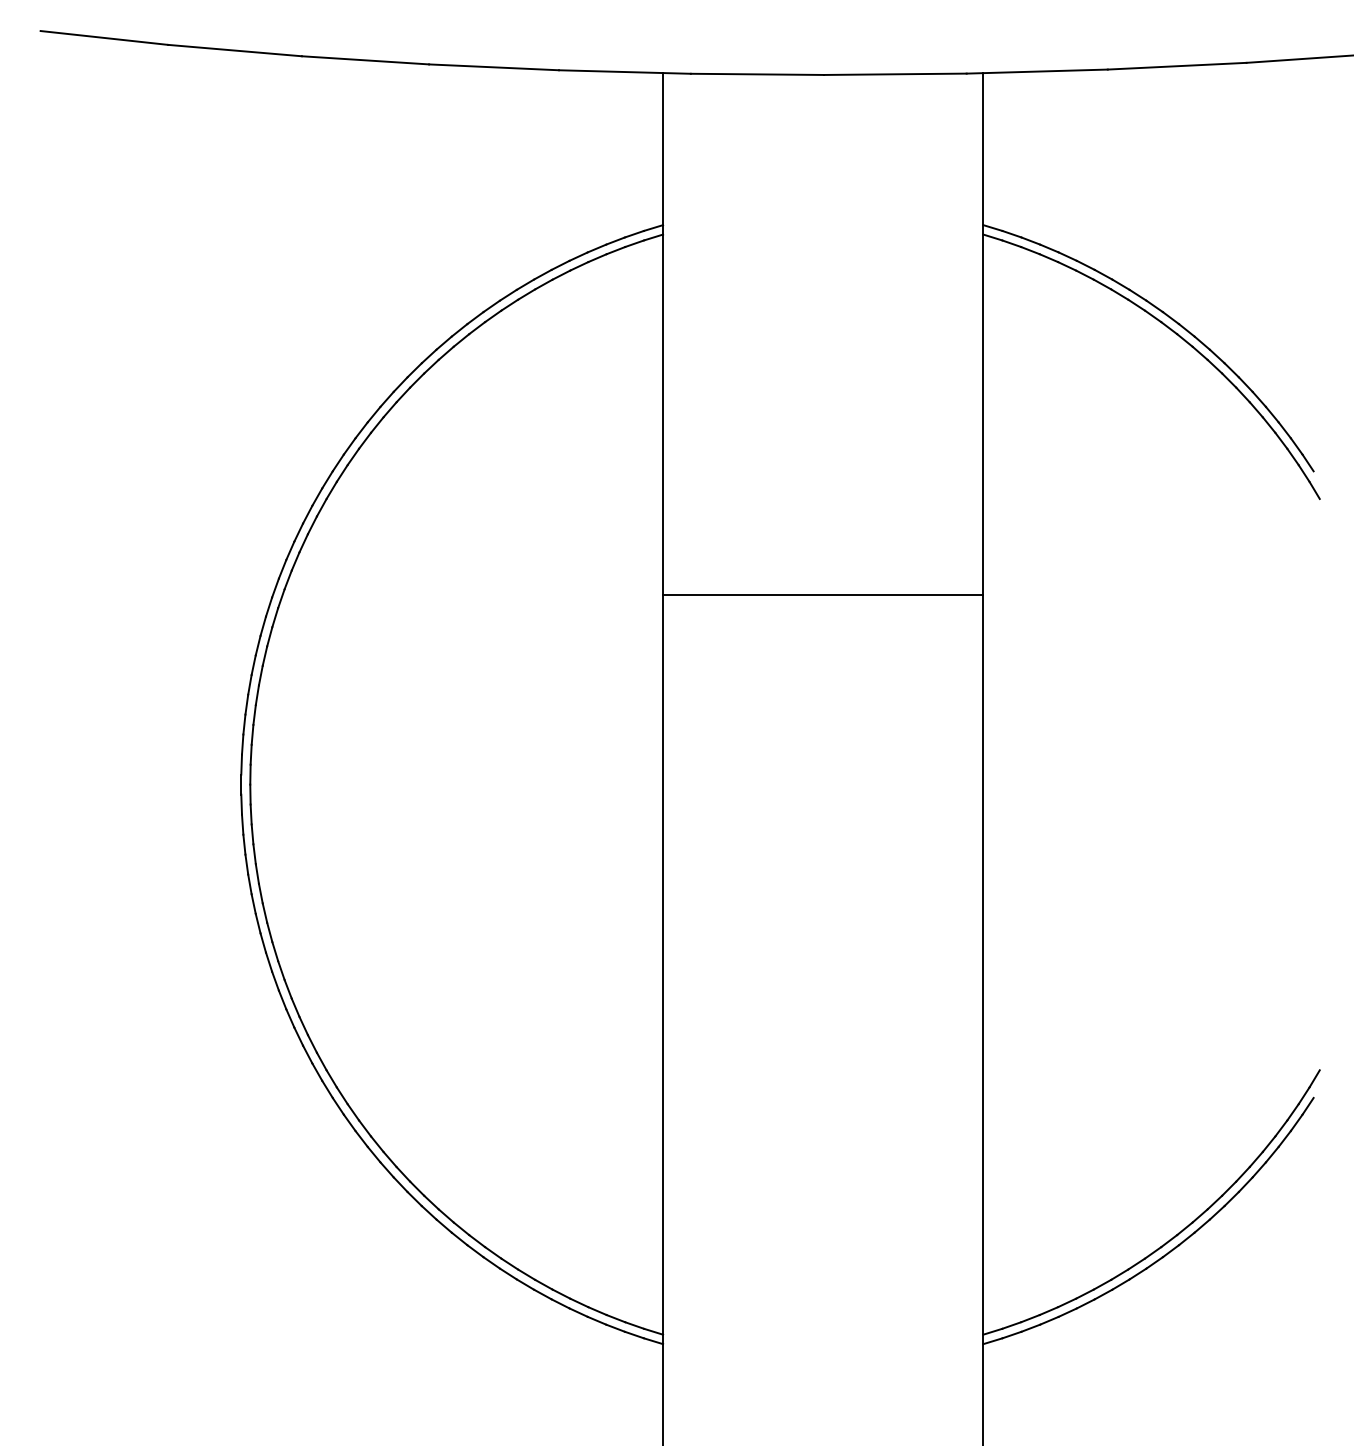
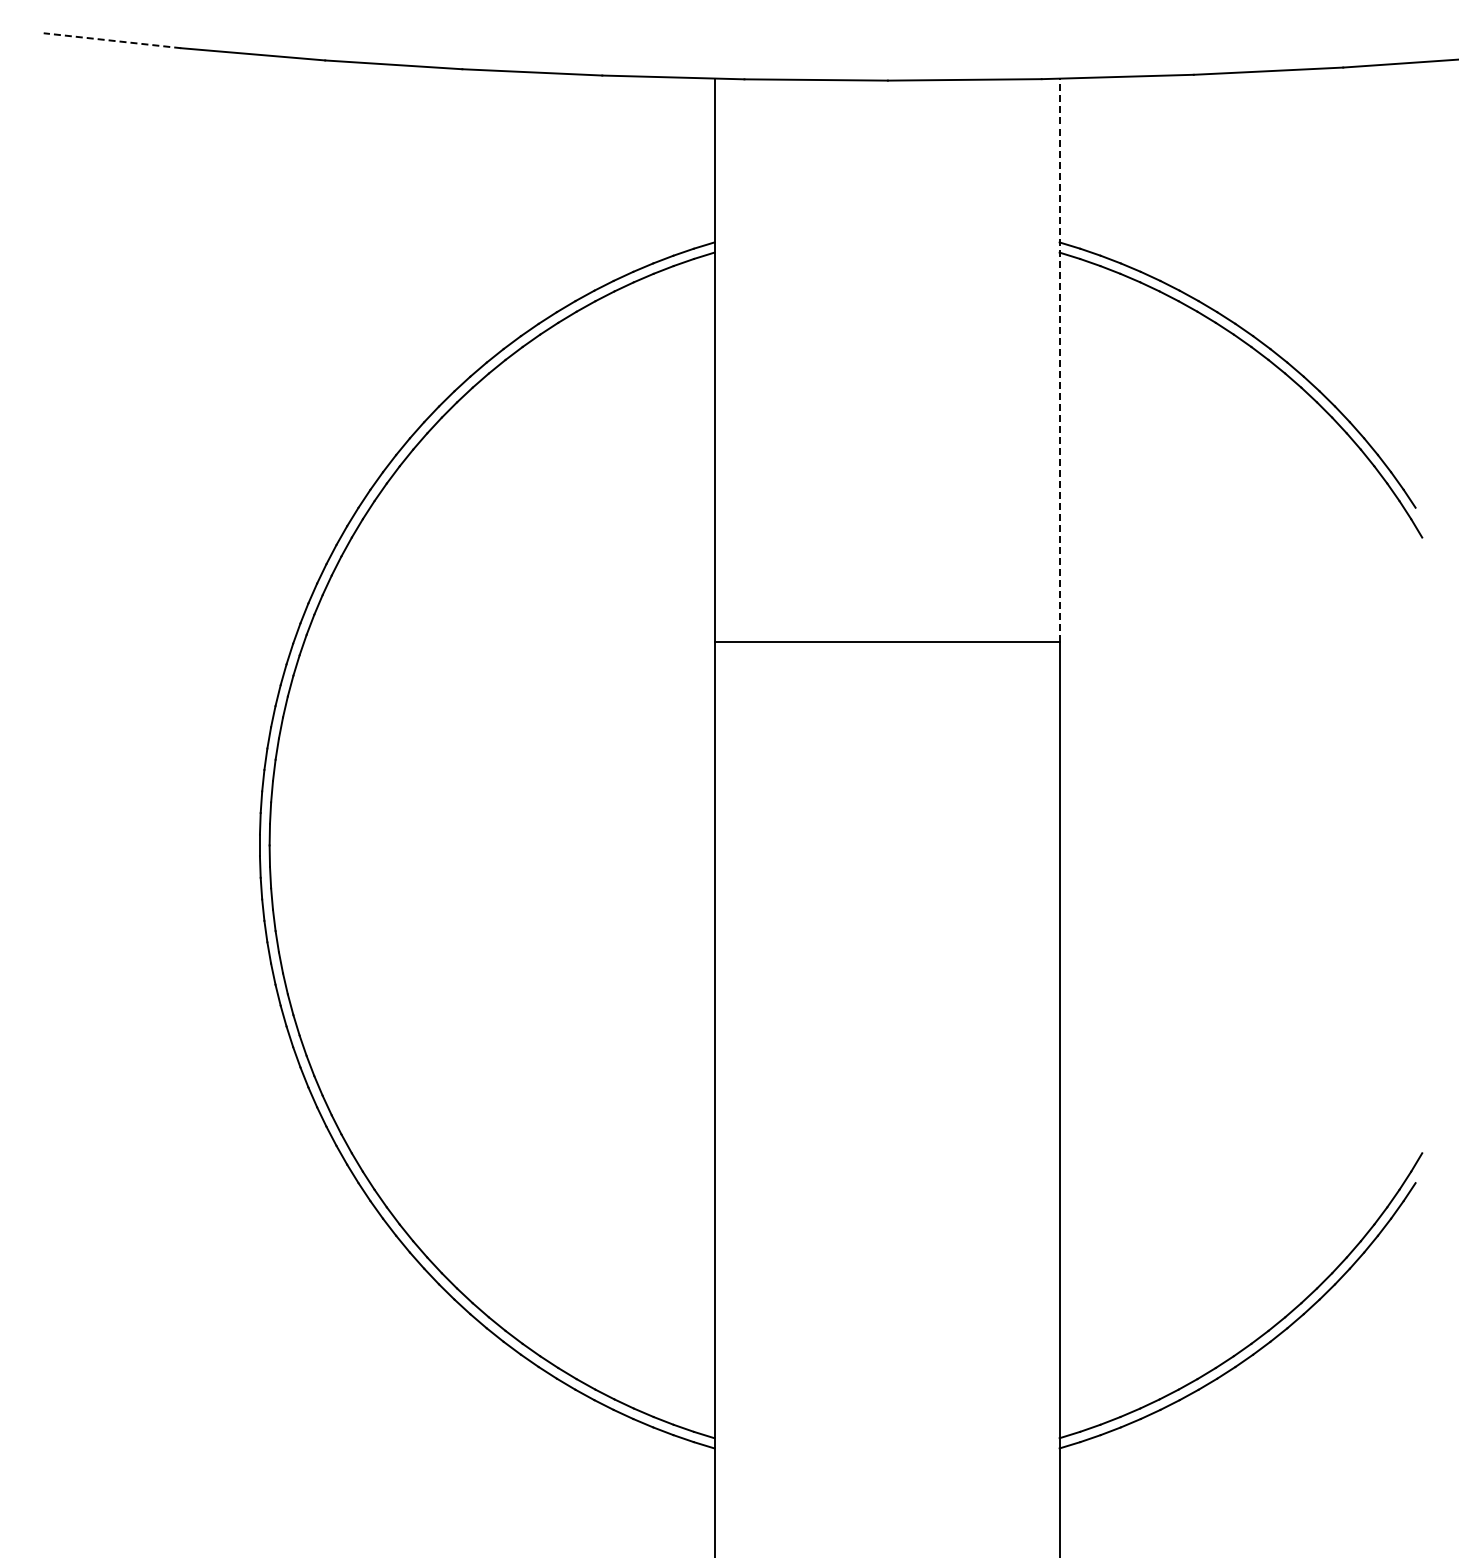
line: (103, 37) -> (111, 40), solid -> dashed
line: (983, 333) -> (1059, 359), solid -> dashed

